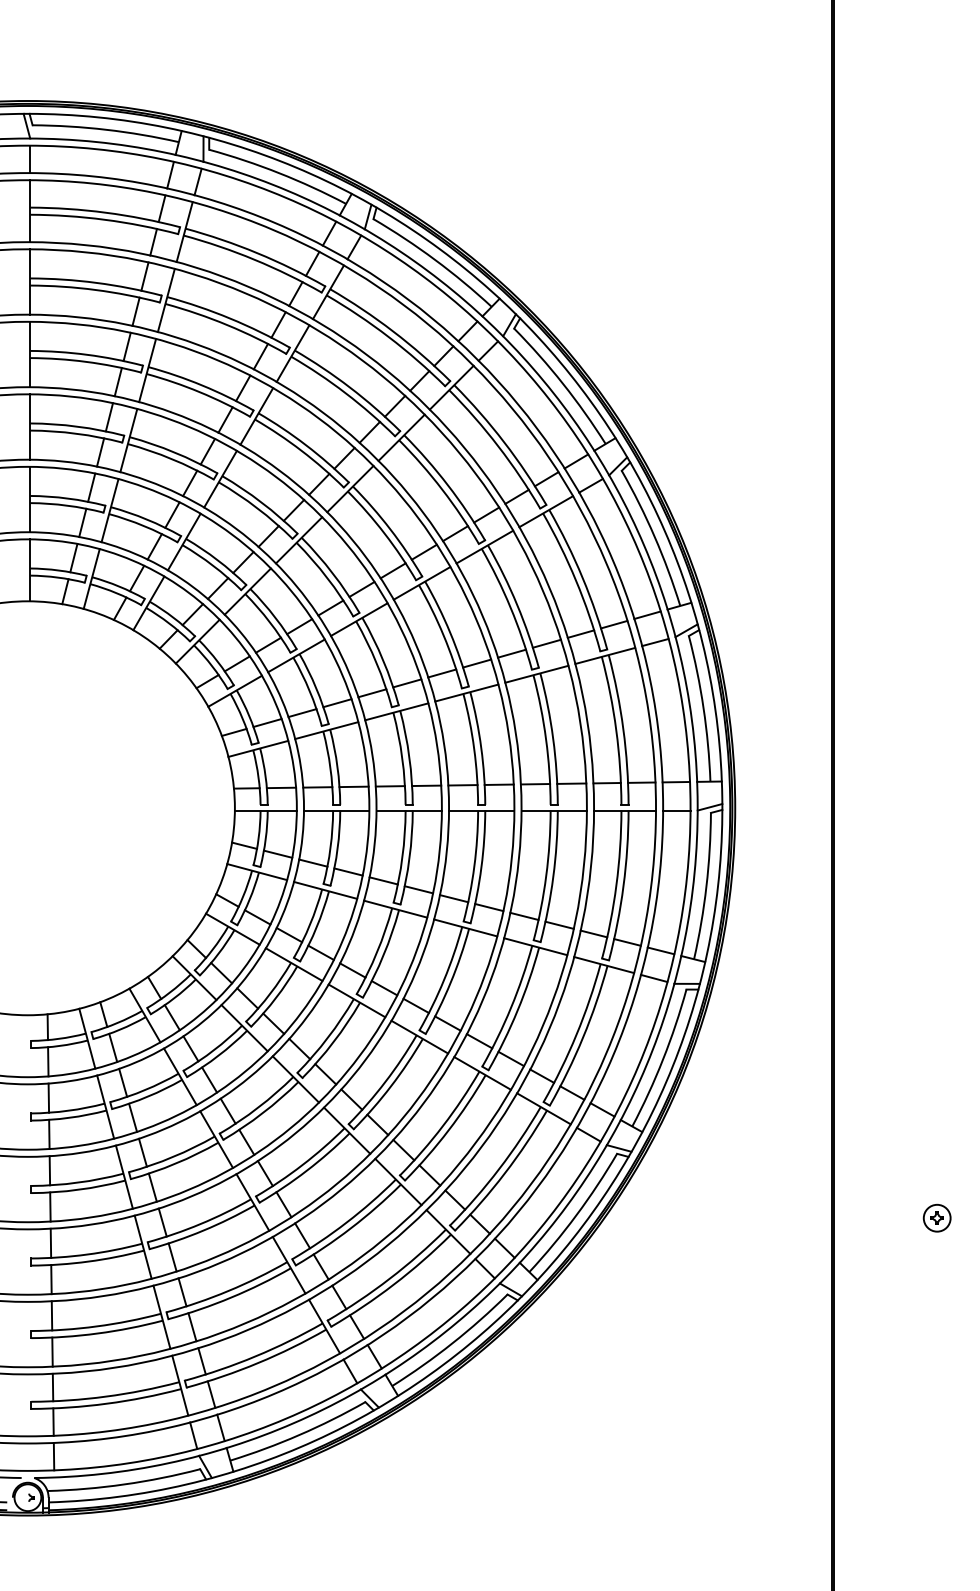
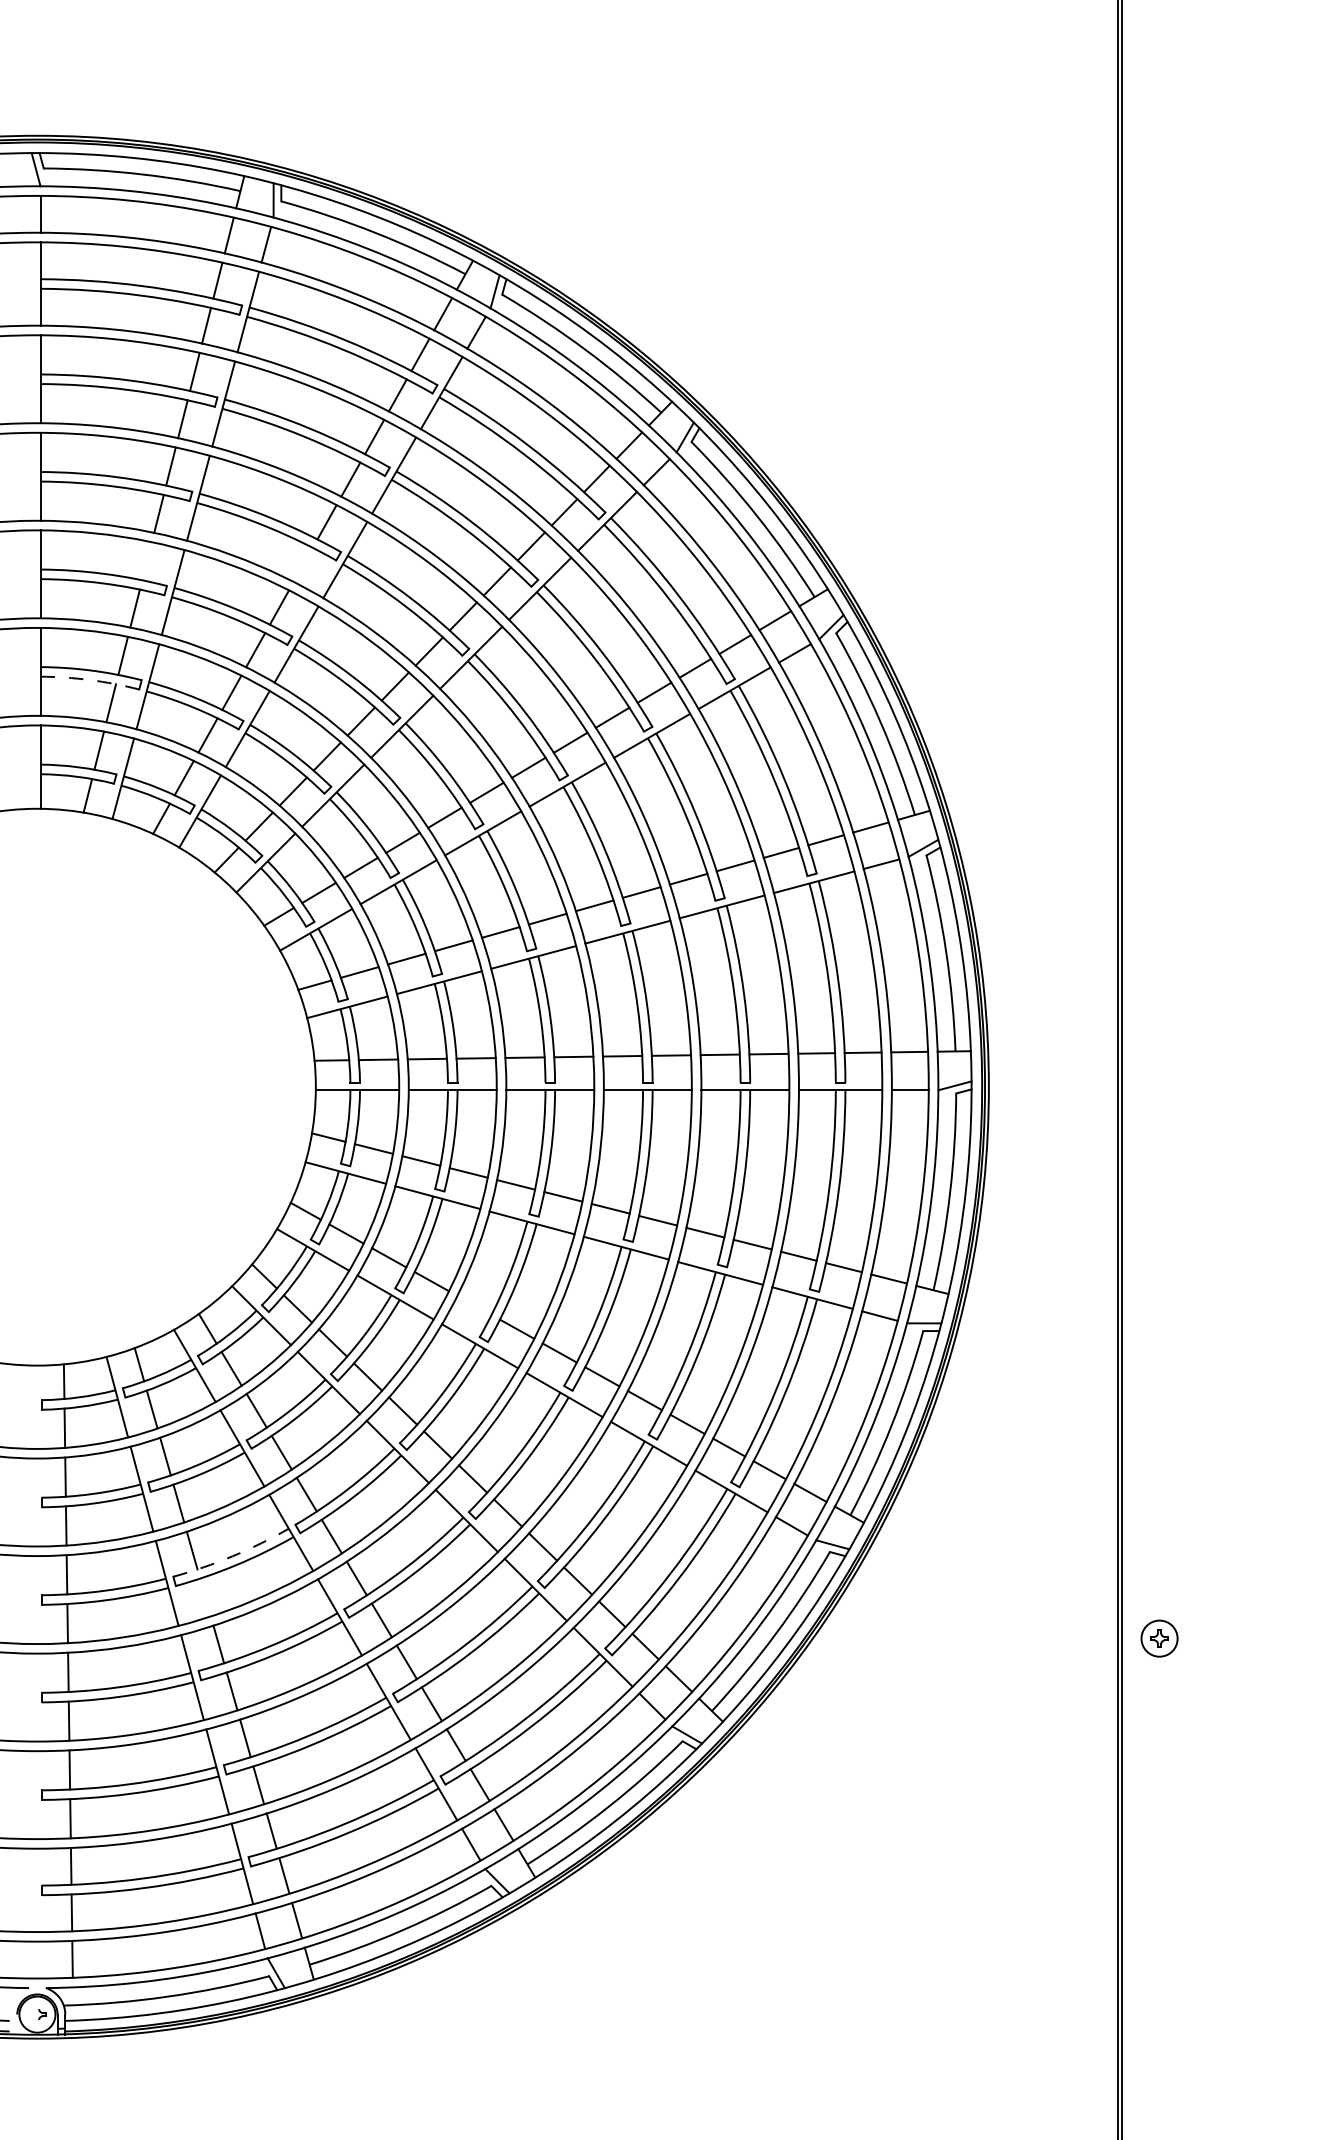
line: (109, 417) -> (146, 561), removed
line: (224, 419) -> (302, 564), removed
arc: (67, 505) -> (90, 680), solid -> dashed
line: (352, 969) -> (474, 1304), removed
arc: (172, 1157) -> (232, 1556), solid -> dashed
line: (152, 1187) -> (205, 1597), removed
part: (937, 1218) -> (1159, 1638), moved

